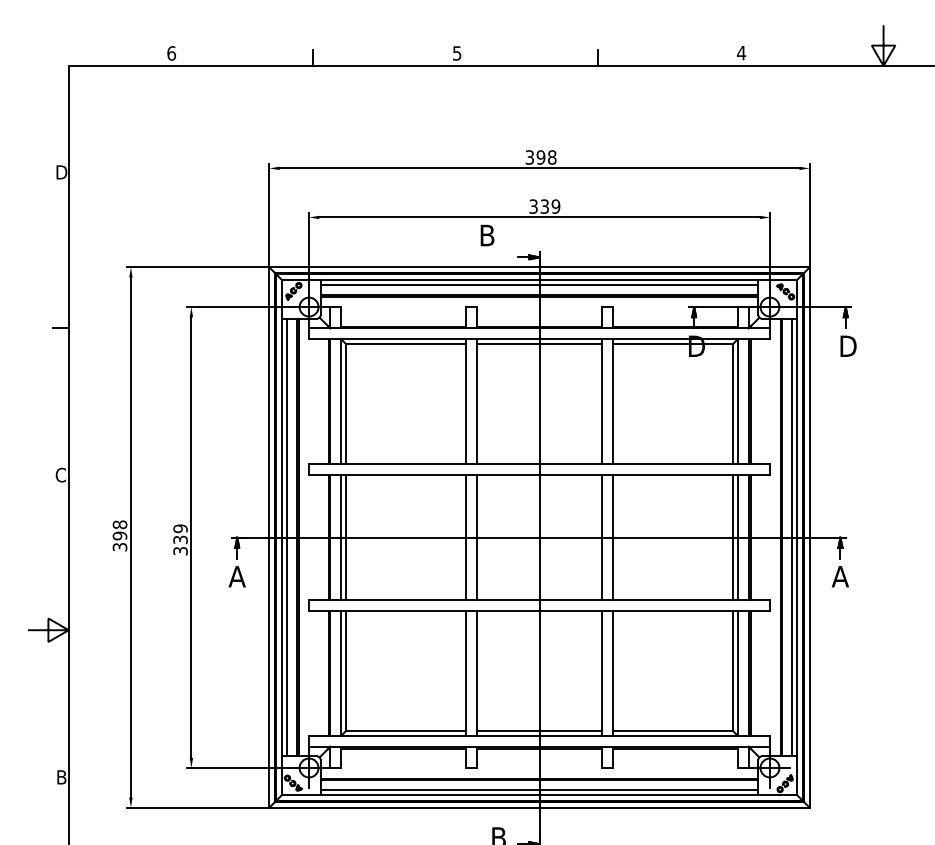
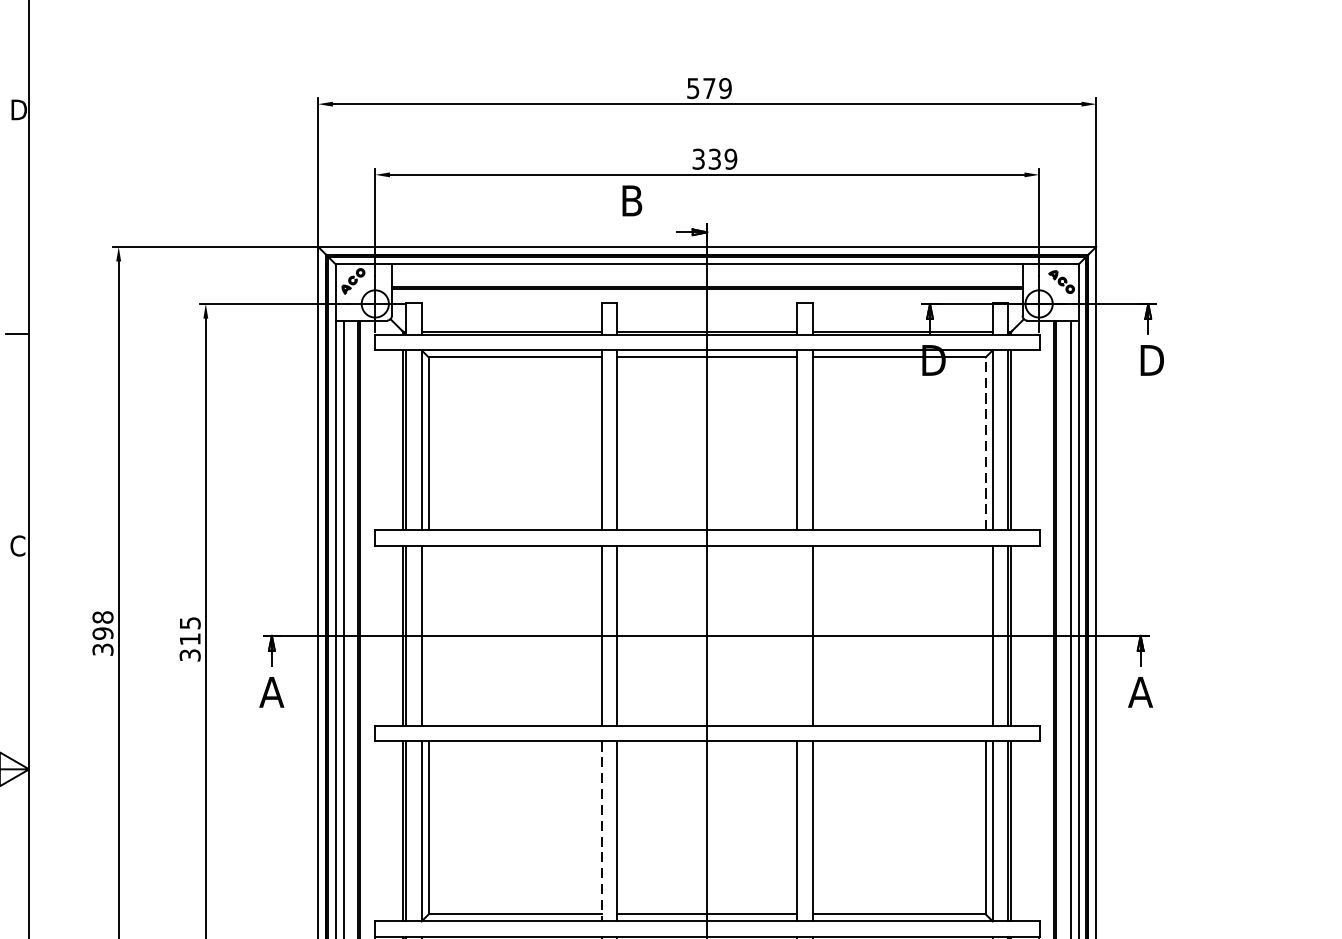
text: (541, 157) -> (710, 88), 398 -> 579
line: (539, 285) -> (707, 272), removed
line: (732, 403) -> (985, 442), solid -> dashed
text: (180, 534) -> (190, 631), 339 -> 315
line: (346, 537) -> (429, 635), removed
line: (602, 537) -> (797, 635), removed
line: (732, 537) -> (985, 635), removed
line: (466, 673) -> (602, 831), solid -> dashed

